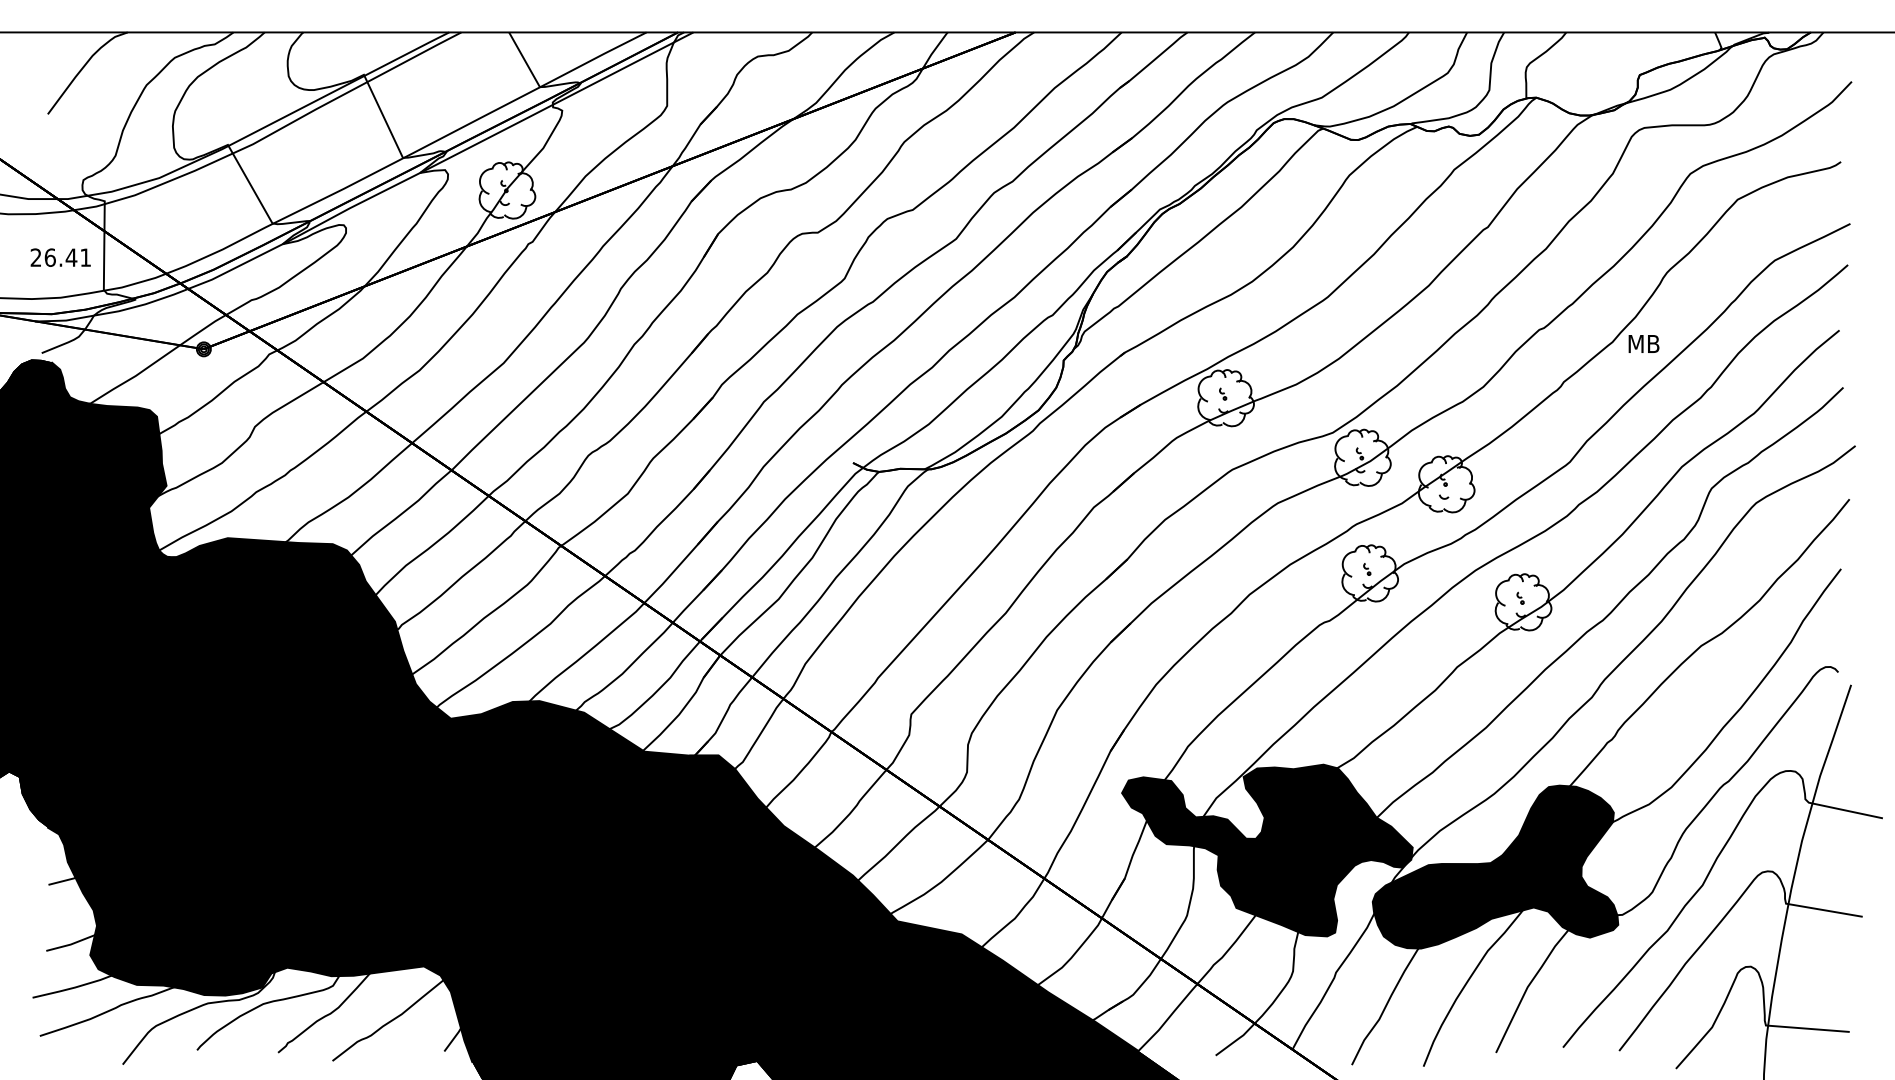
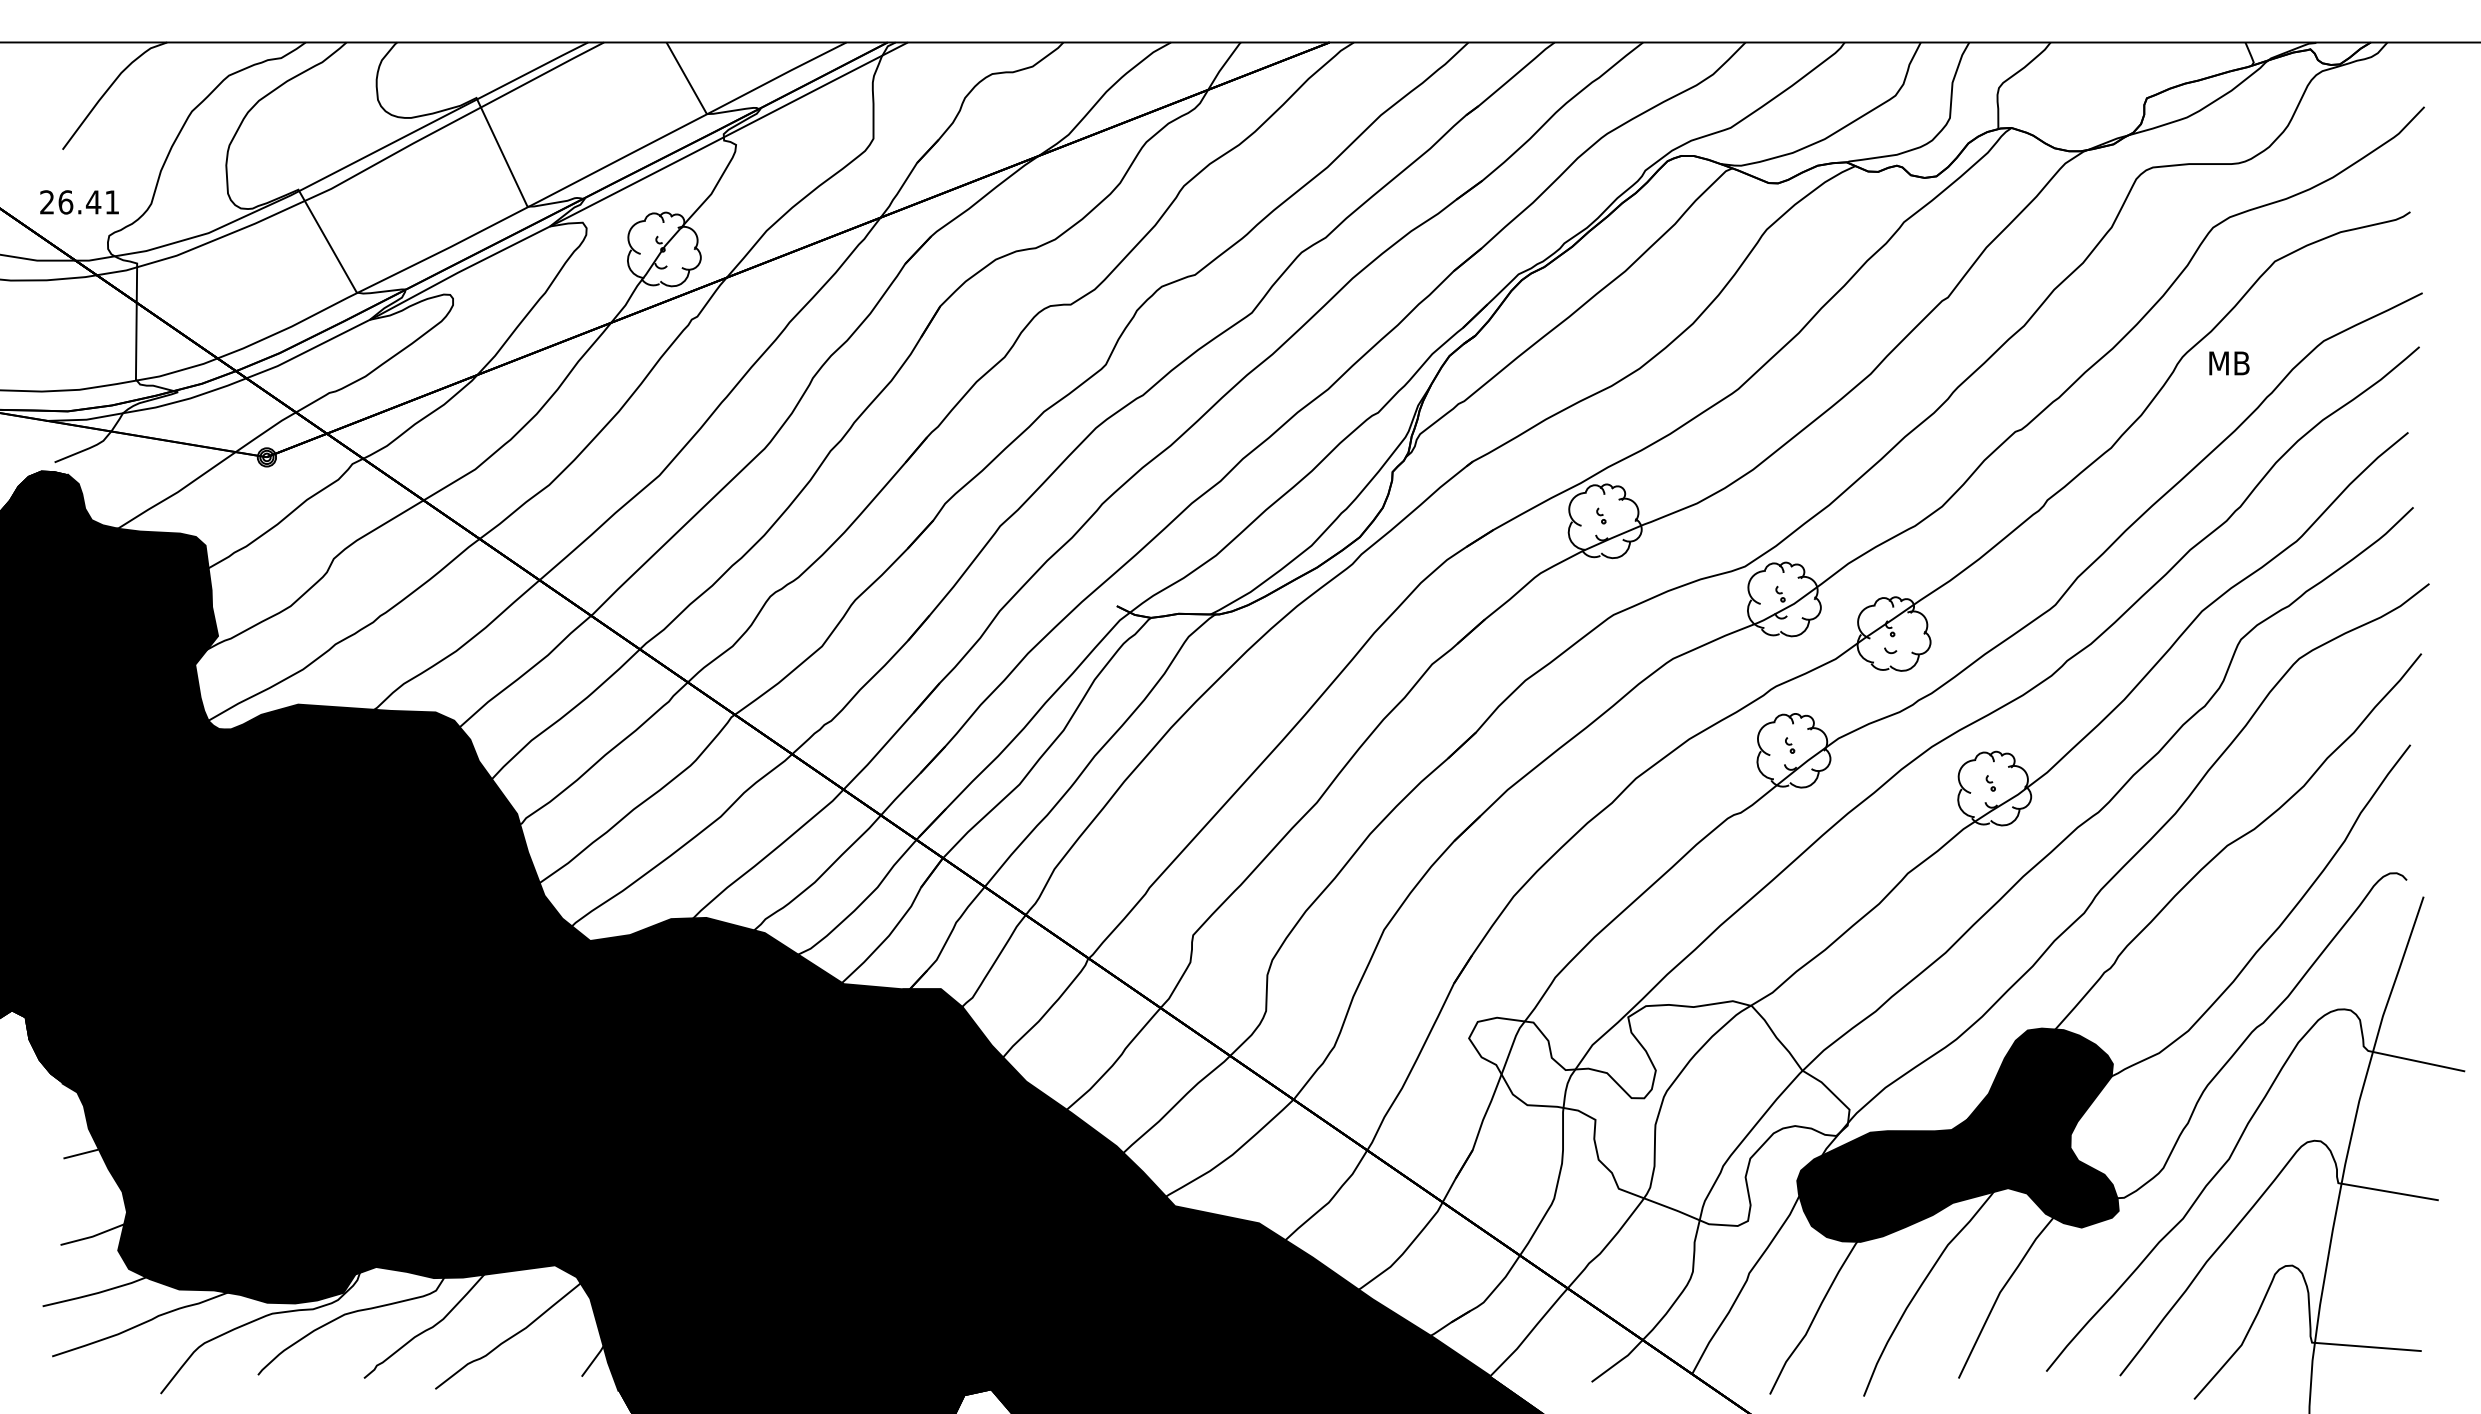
text: (60, 257) -> (79, 202), moved
text: (1644, 344) -> (2229, 363), moved
fill: (1267, 850) -> (1659, 1113), removed

